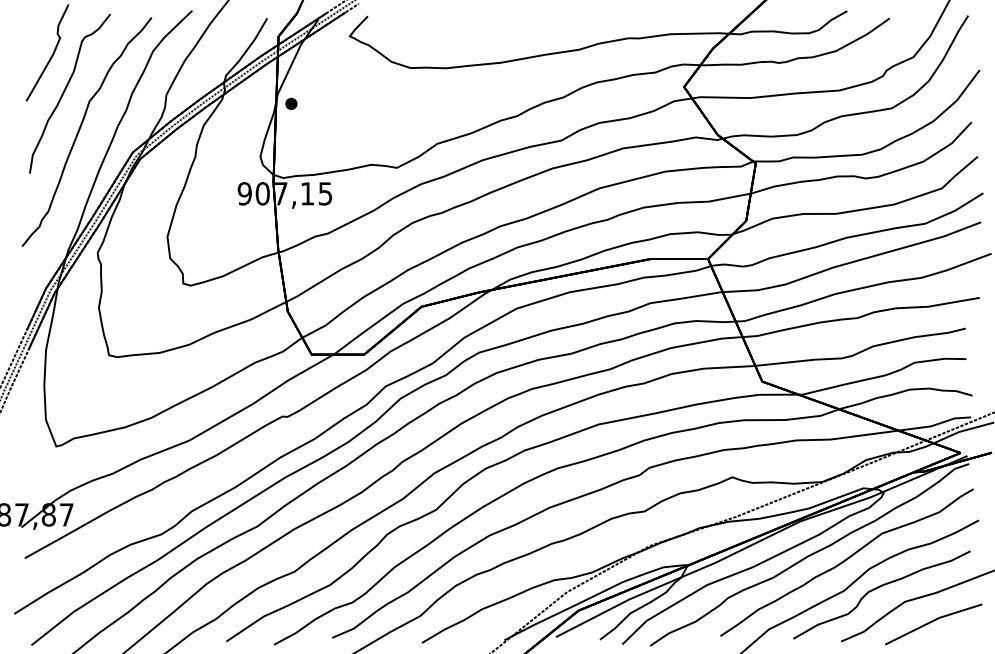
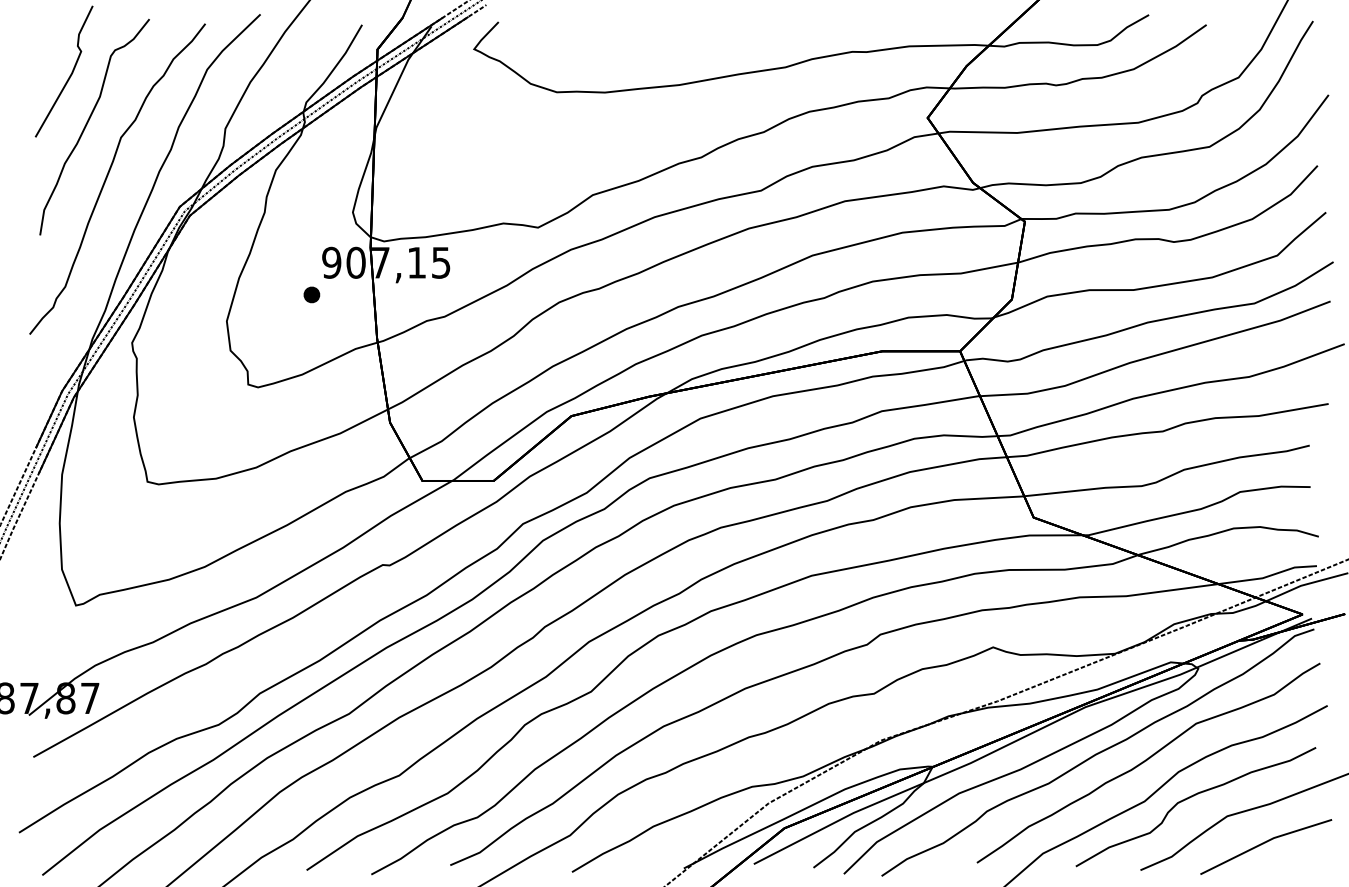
part: (291, 103) -> (311, 294), moved

